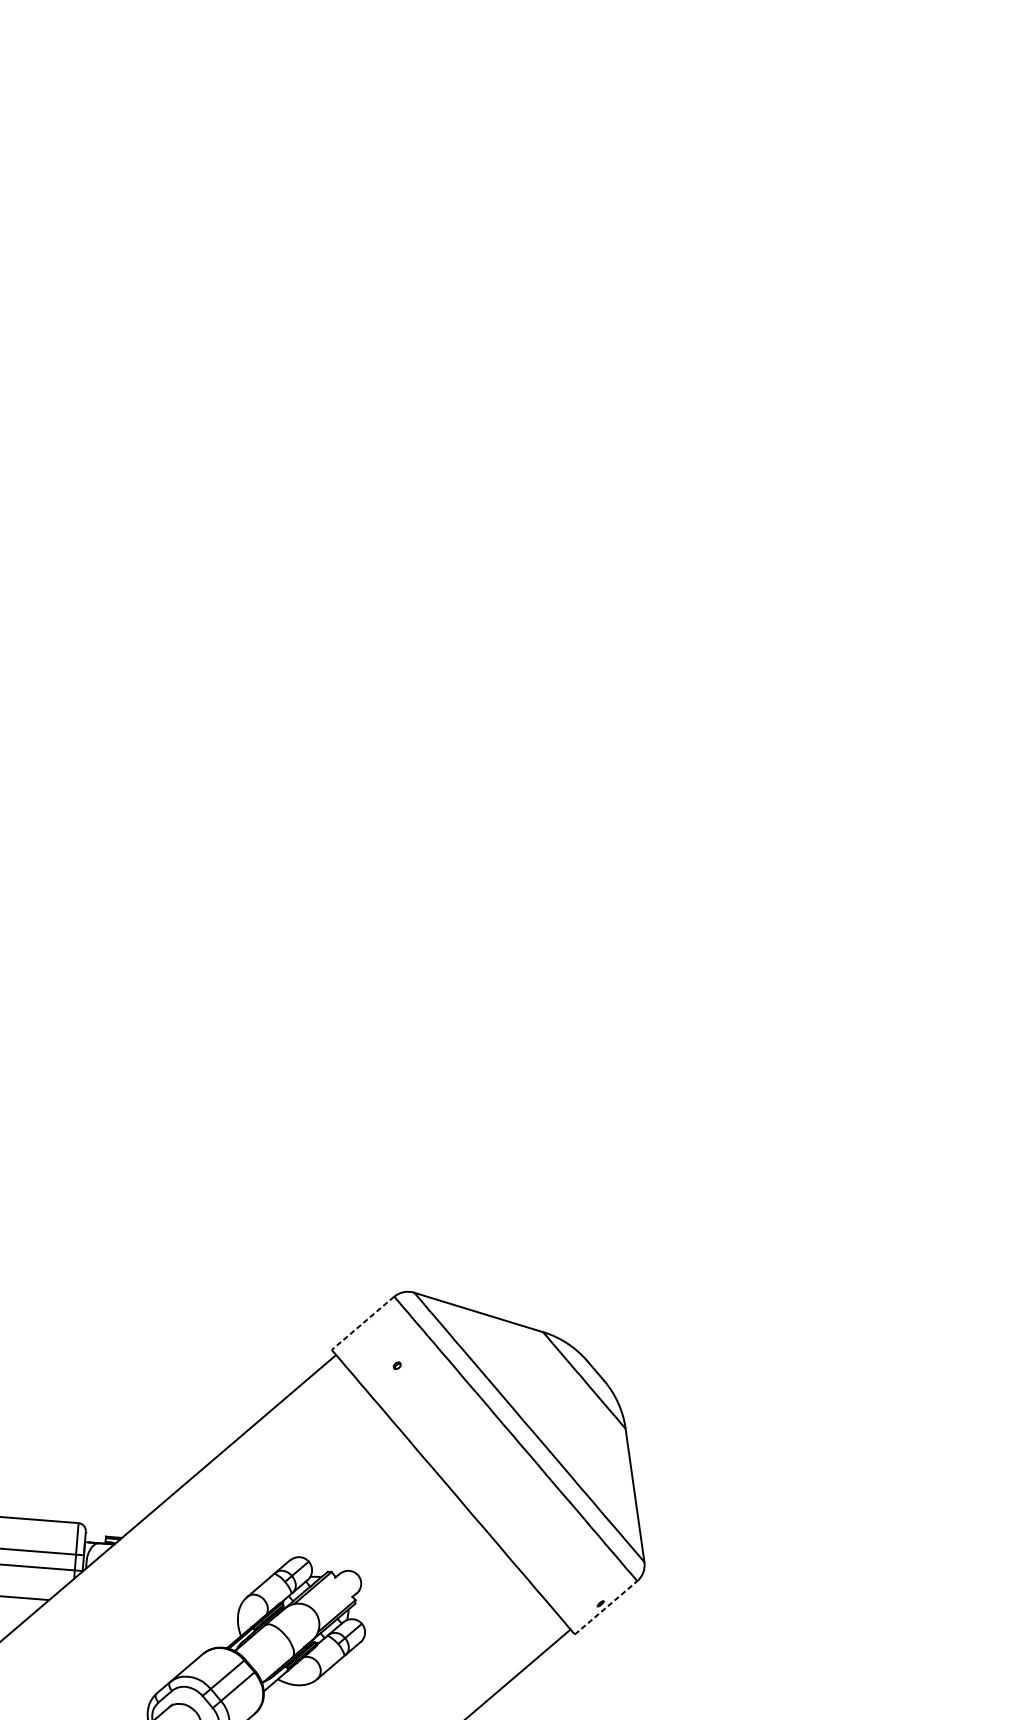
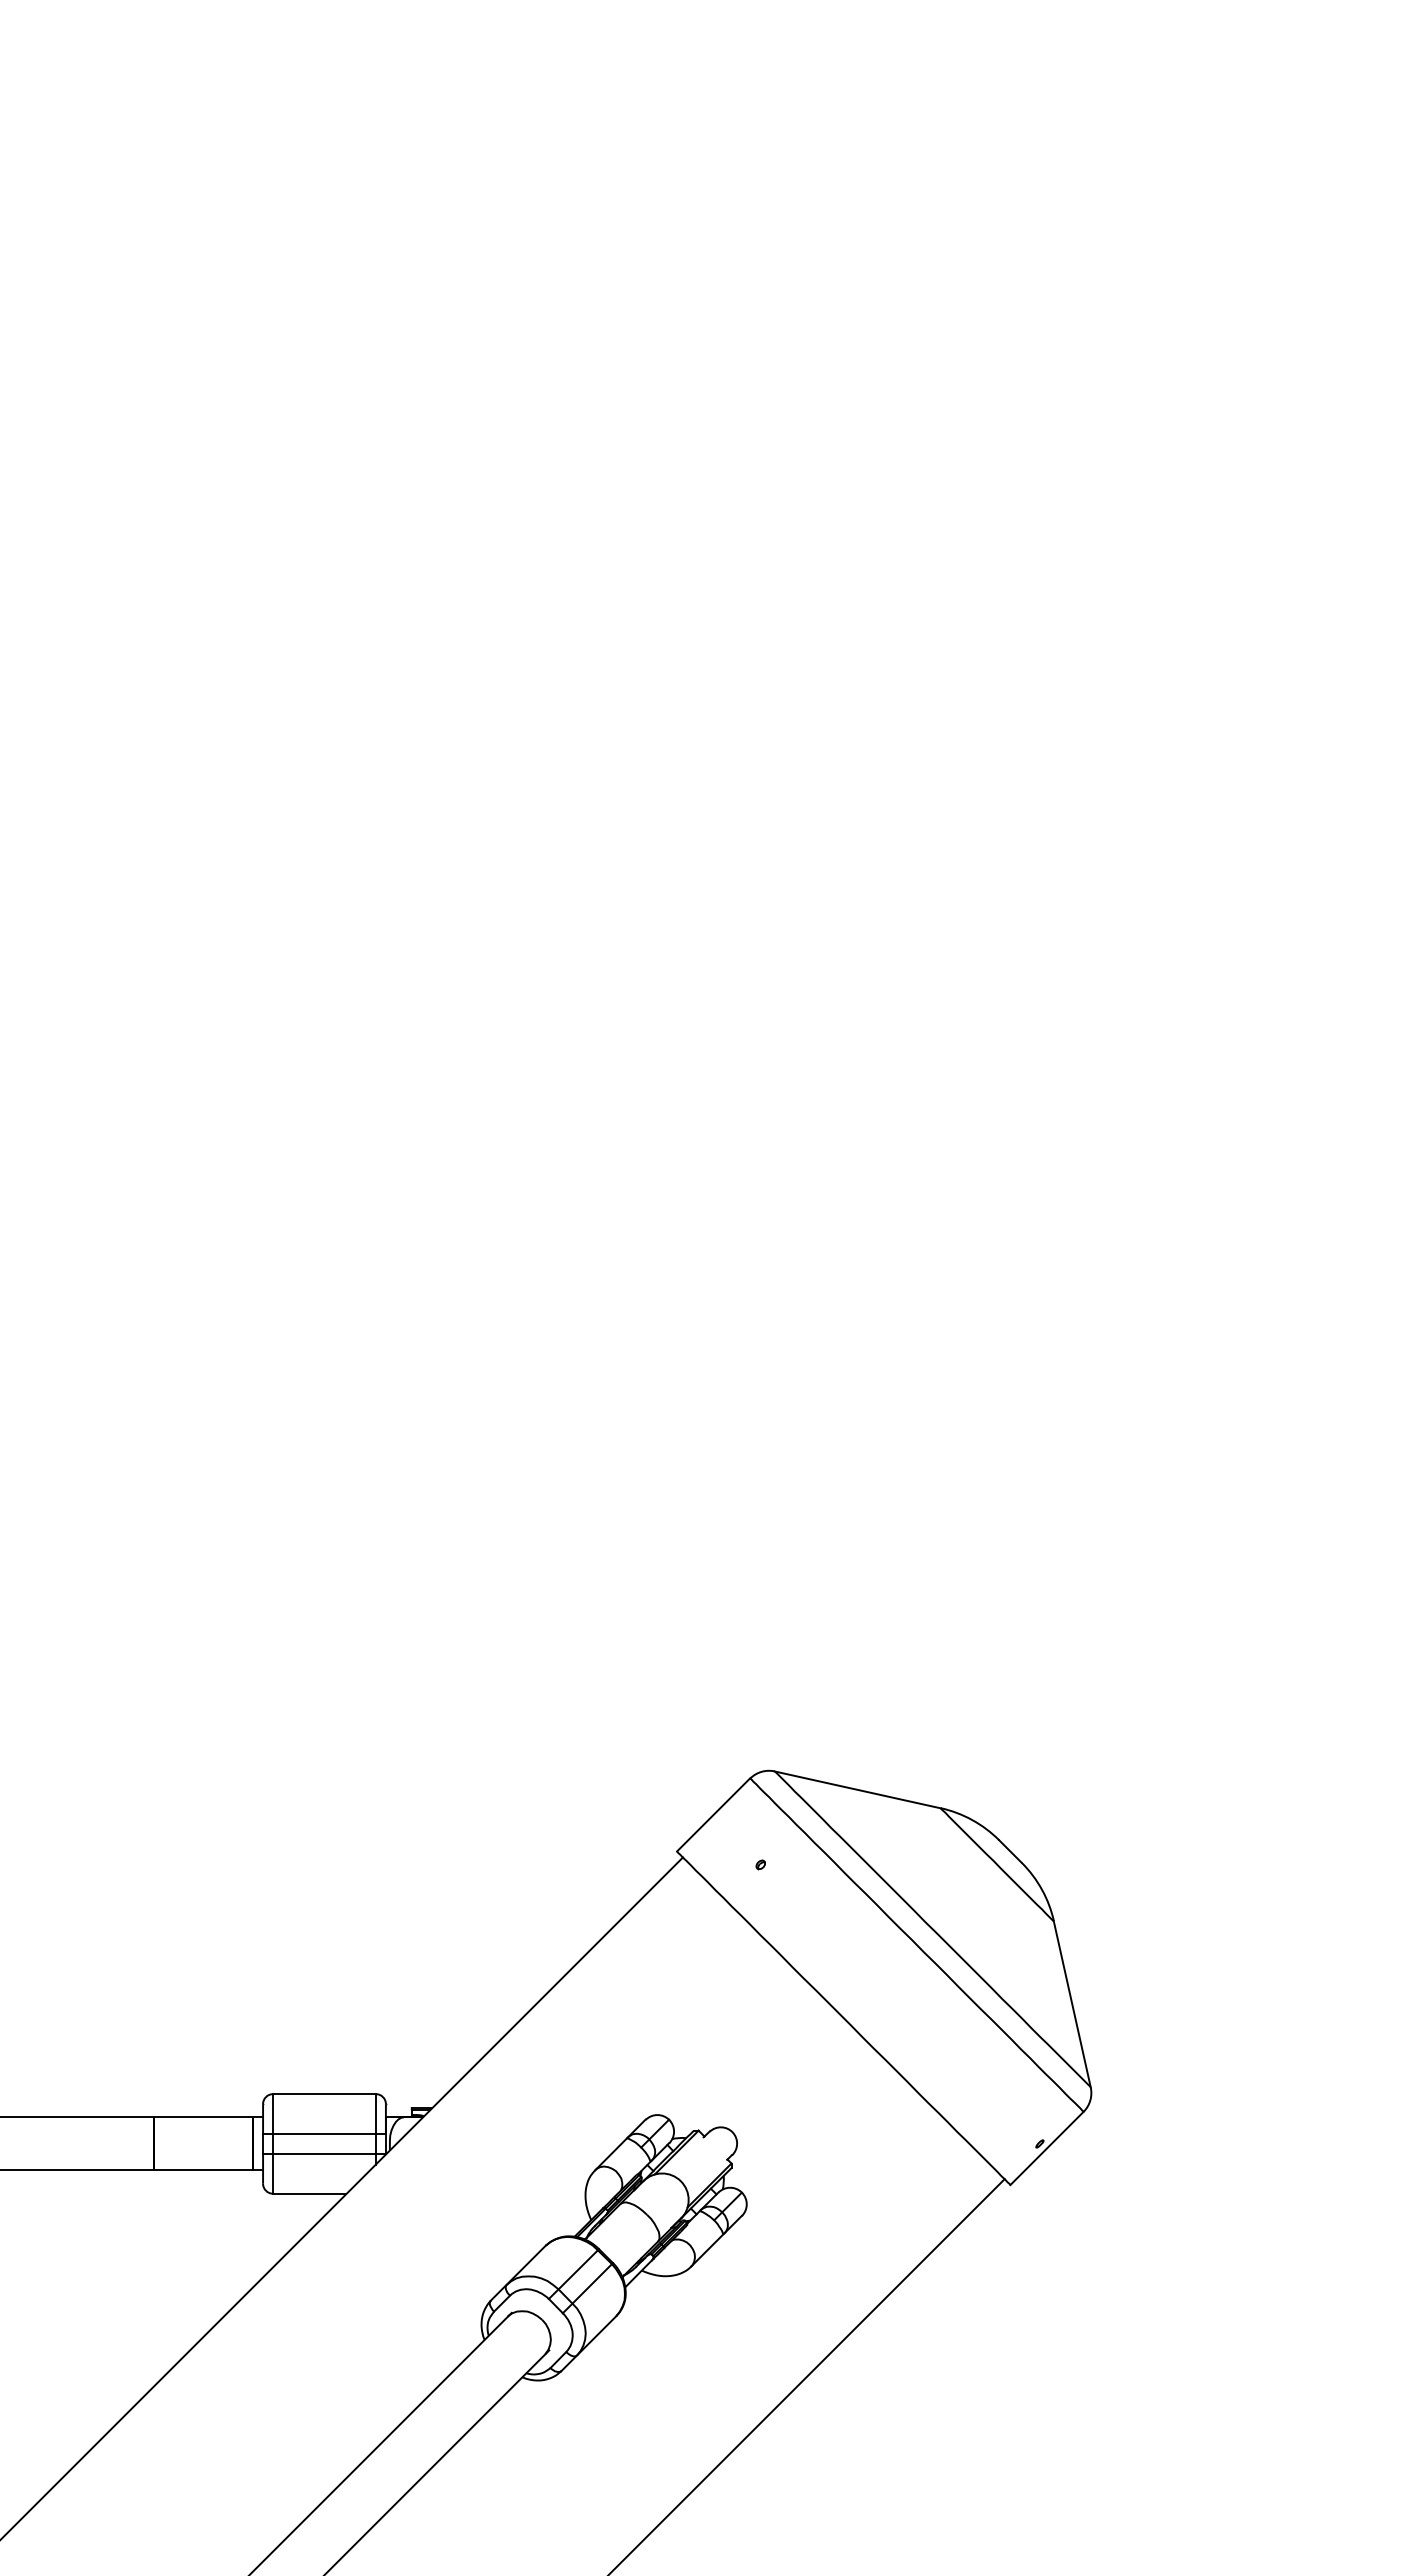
line: (362, 1322) -> (713, 1814), dashed -> solid
line: (606, 1607) -> (1047, 2148), dashed -> solid

